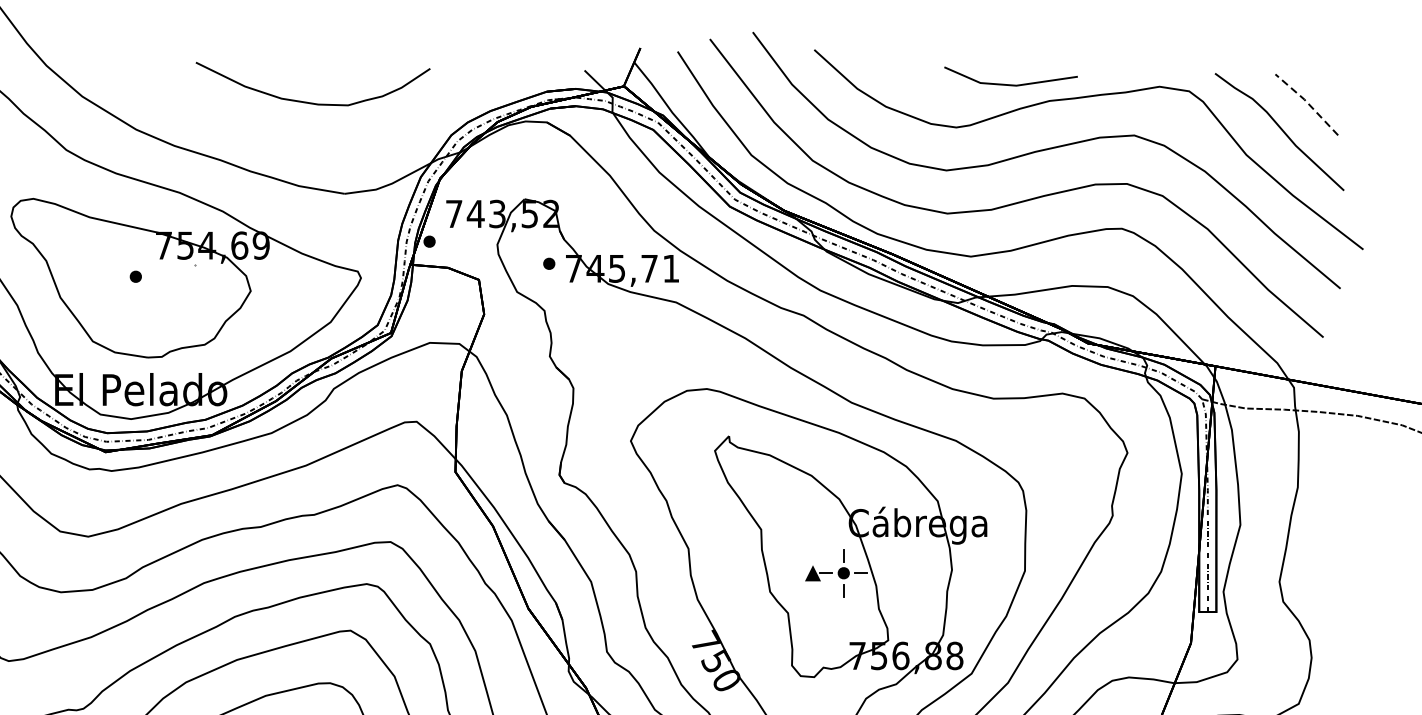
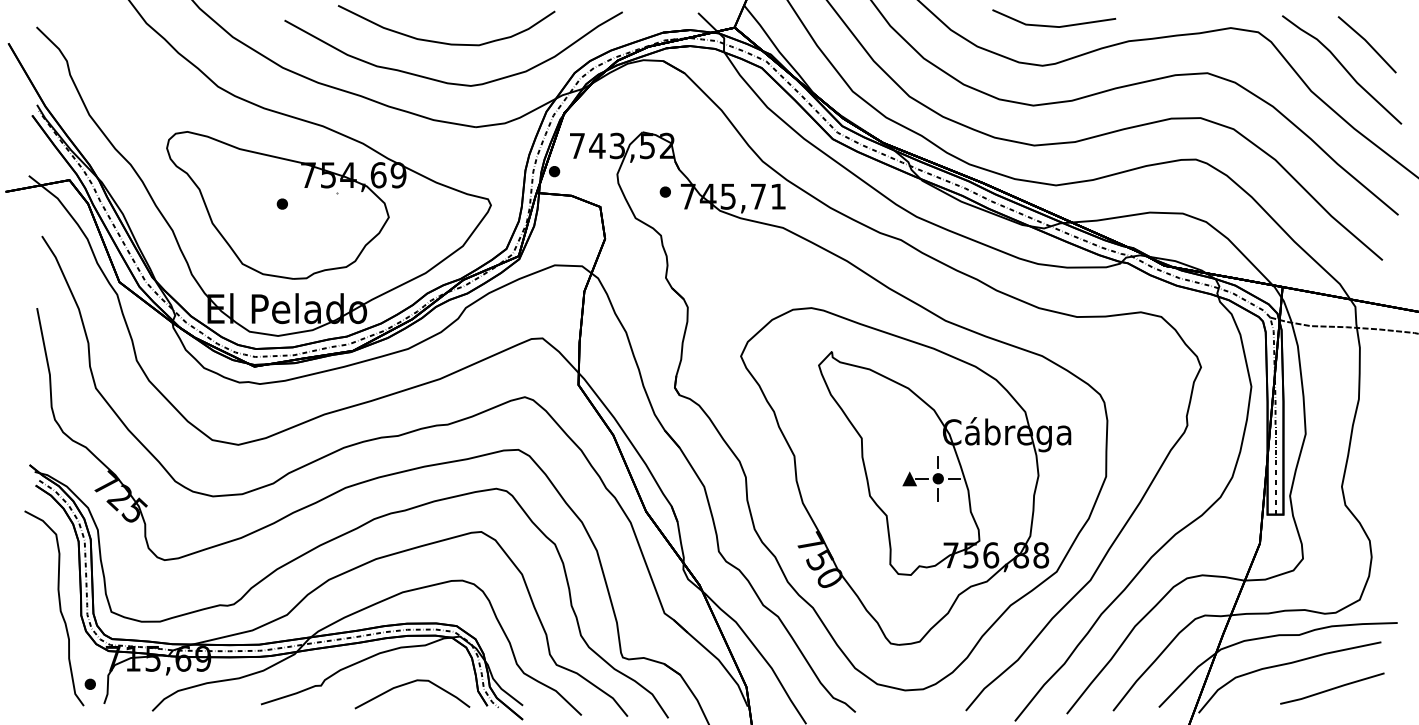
line: (1011, 84) -> (1054, 25), moved
line: (1307, 102) -> (1367, 42), dashed -> solid
curve: (311, 144) -> (445, 81), added

